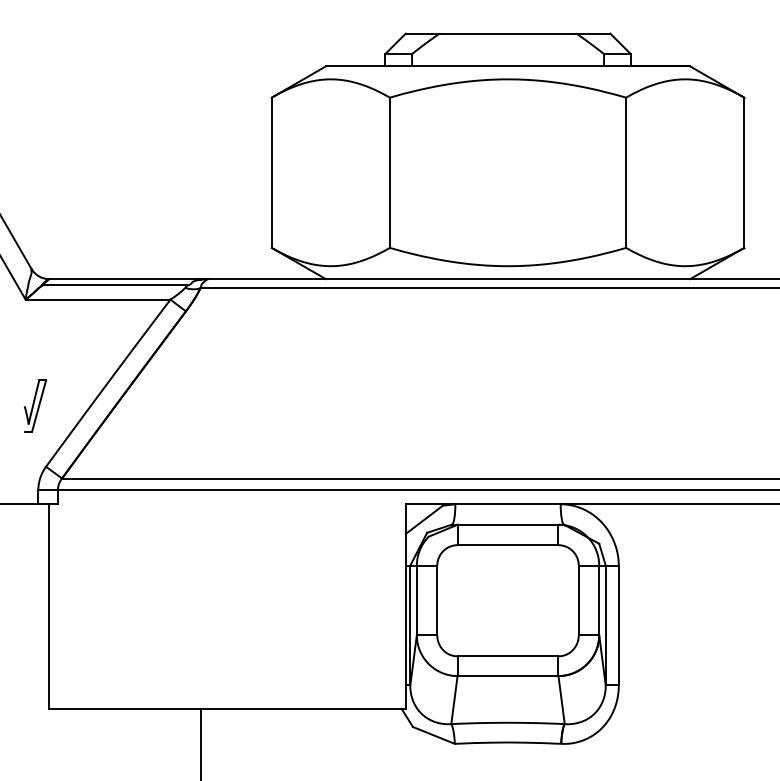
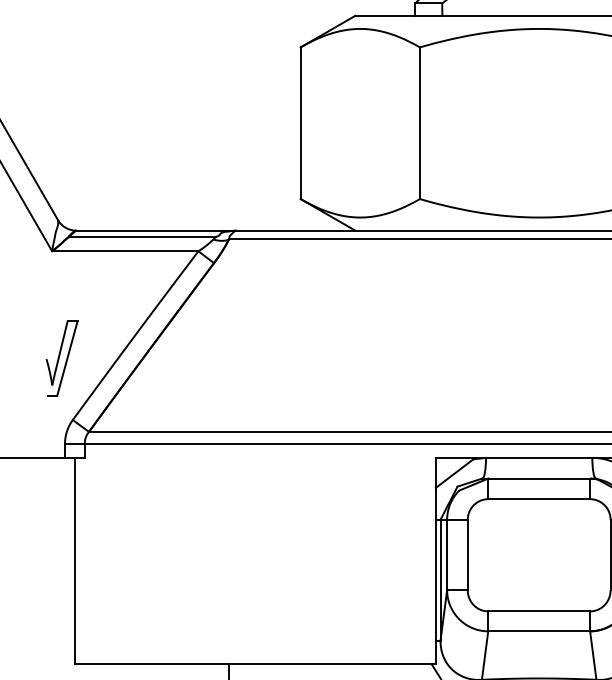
part: (35, 405) -> (62, 358), size x1.43

